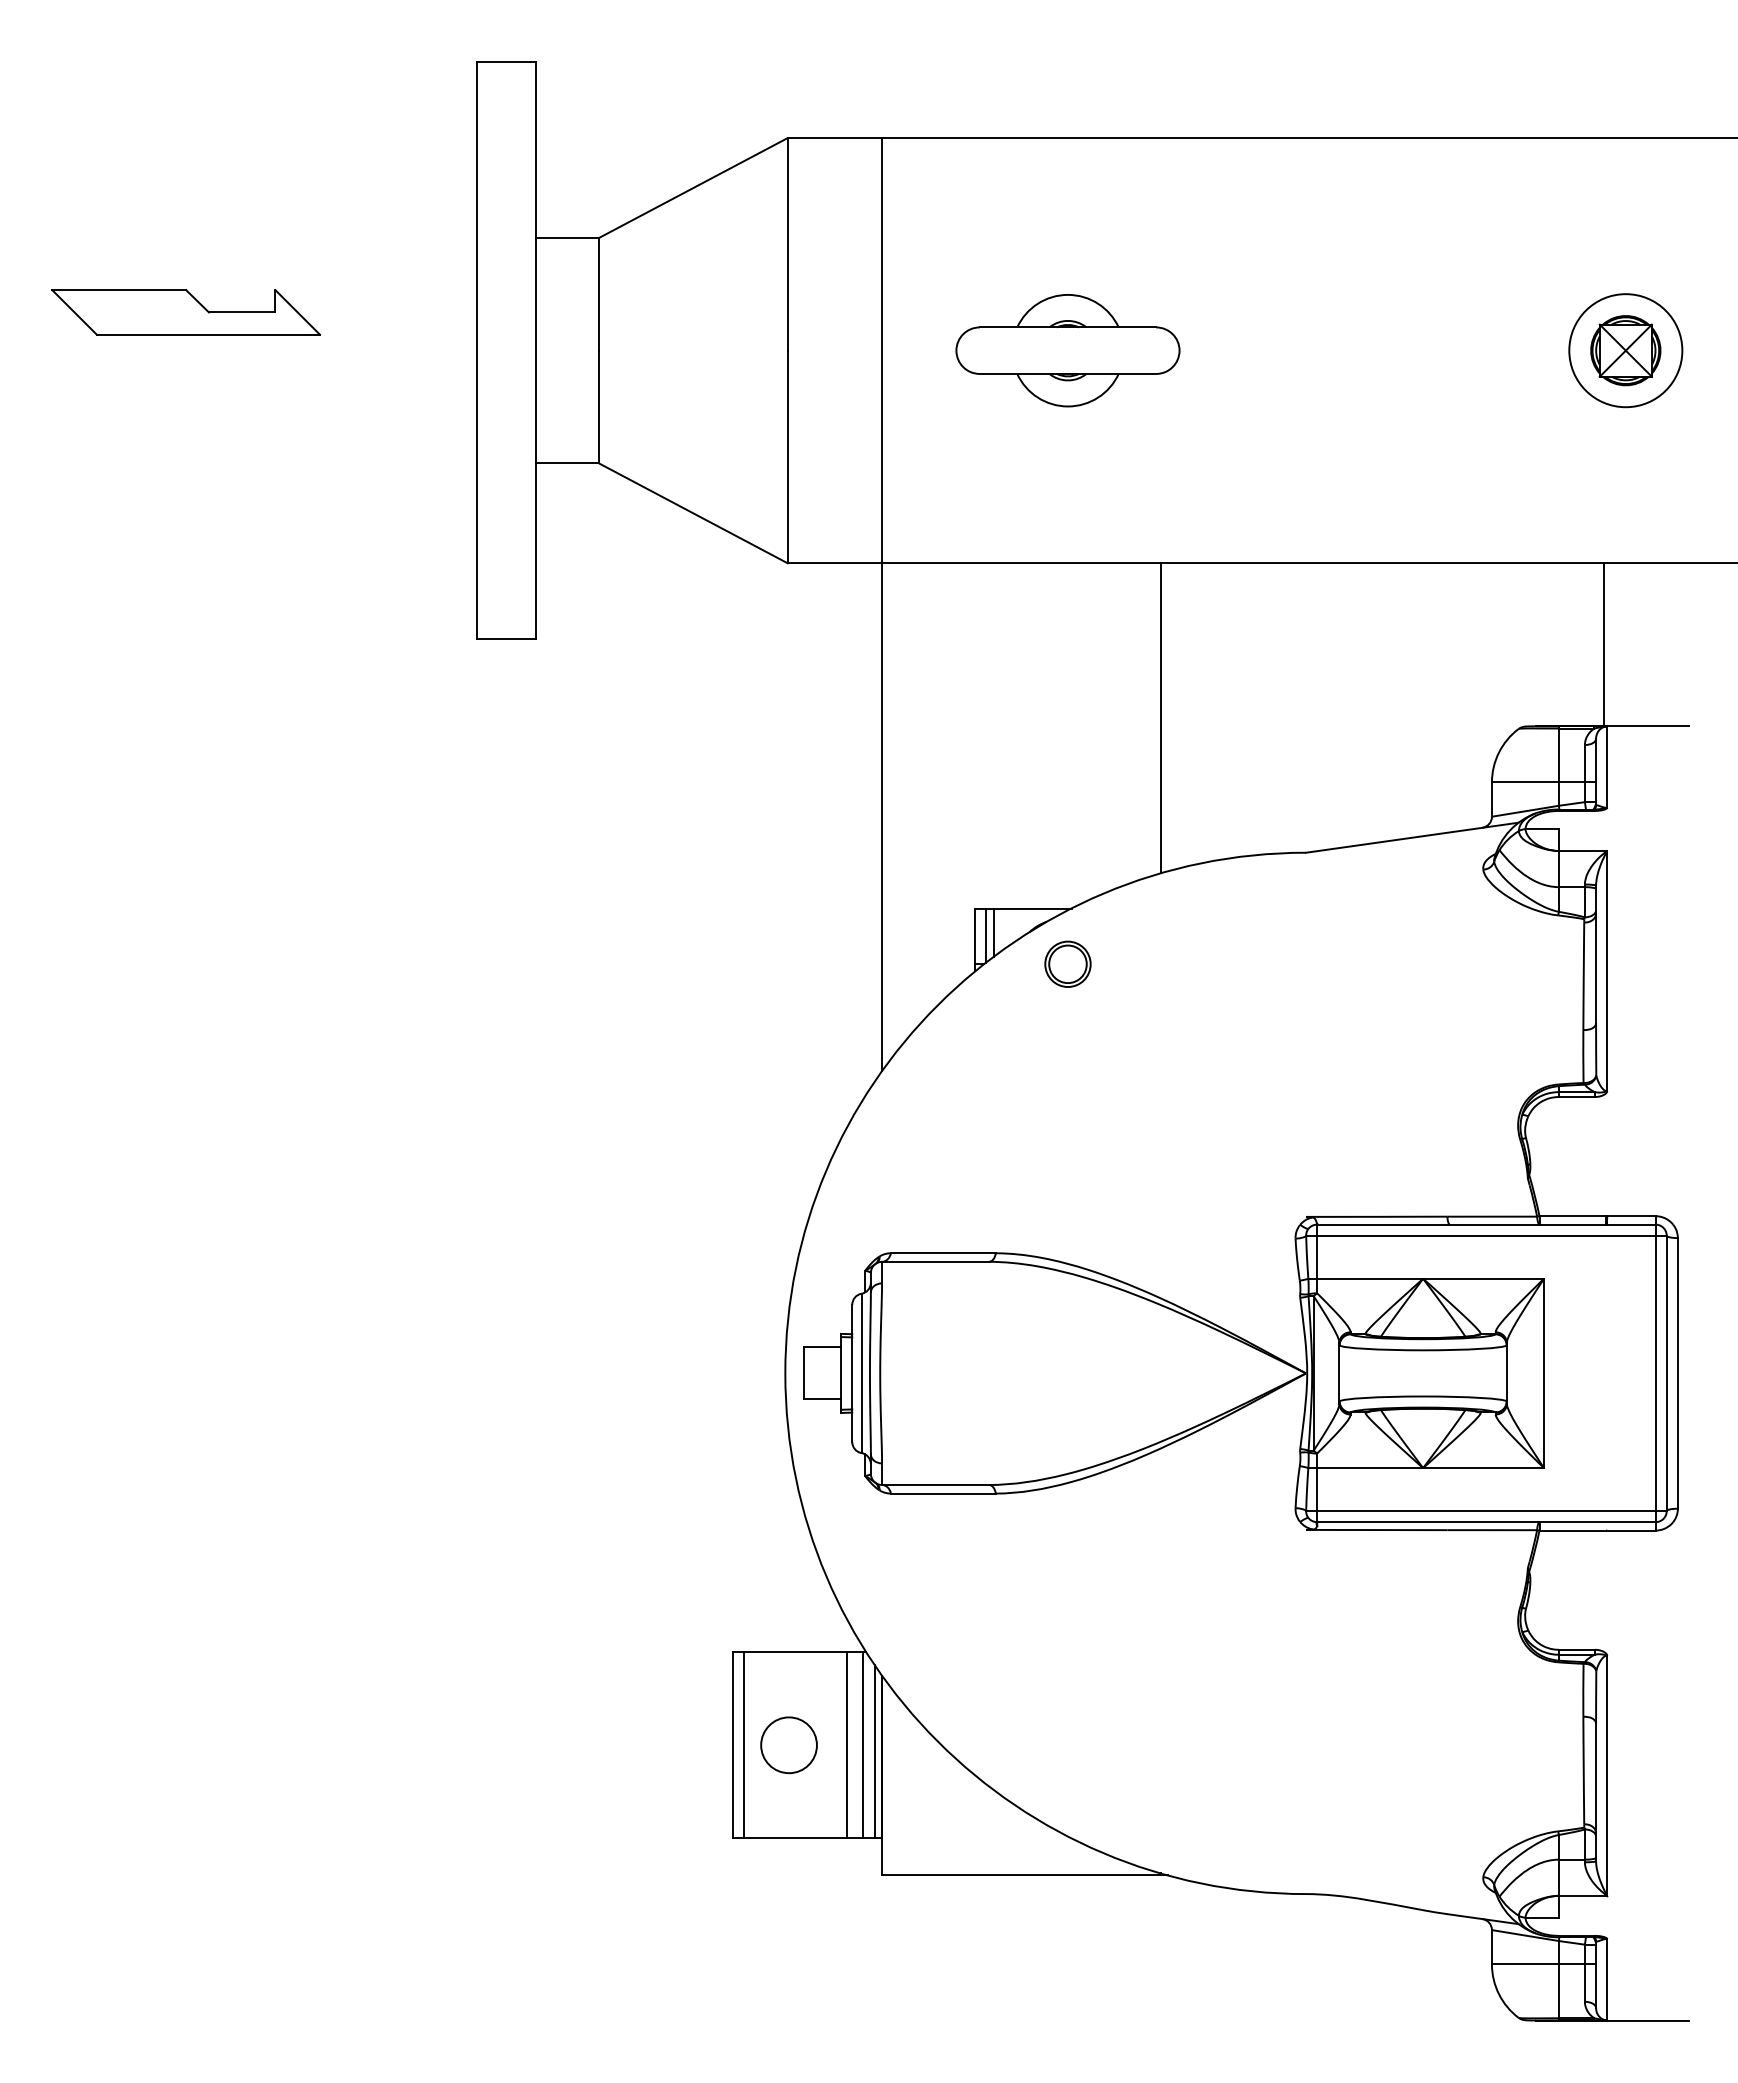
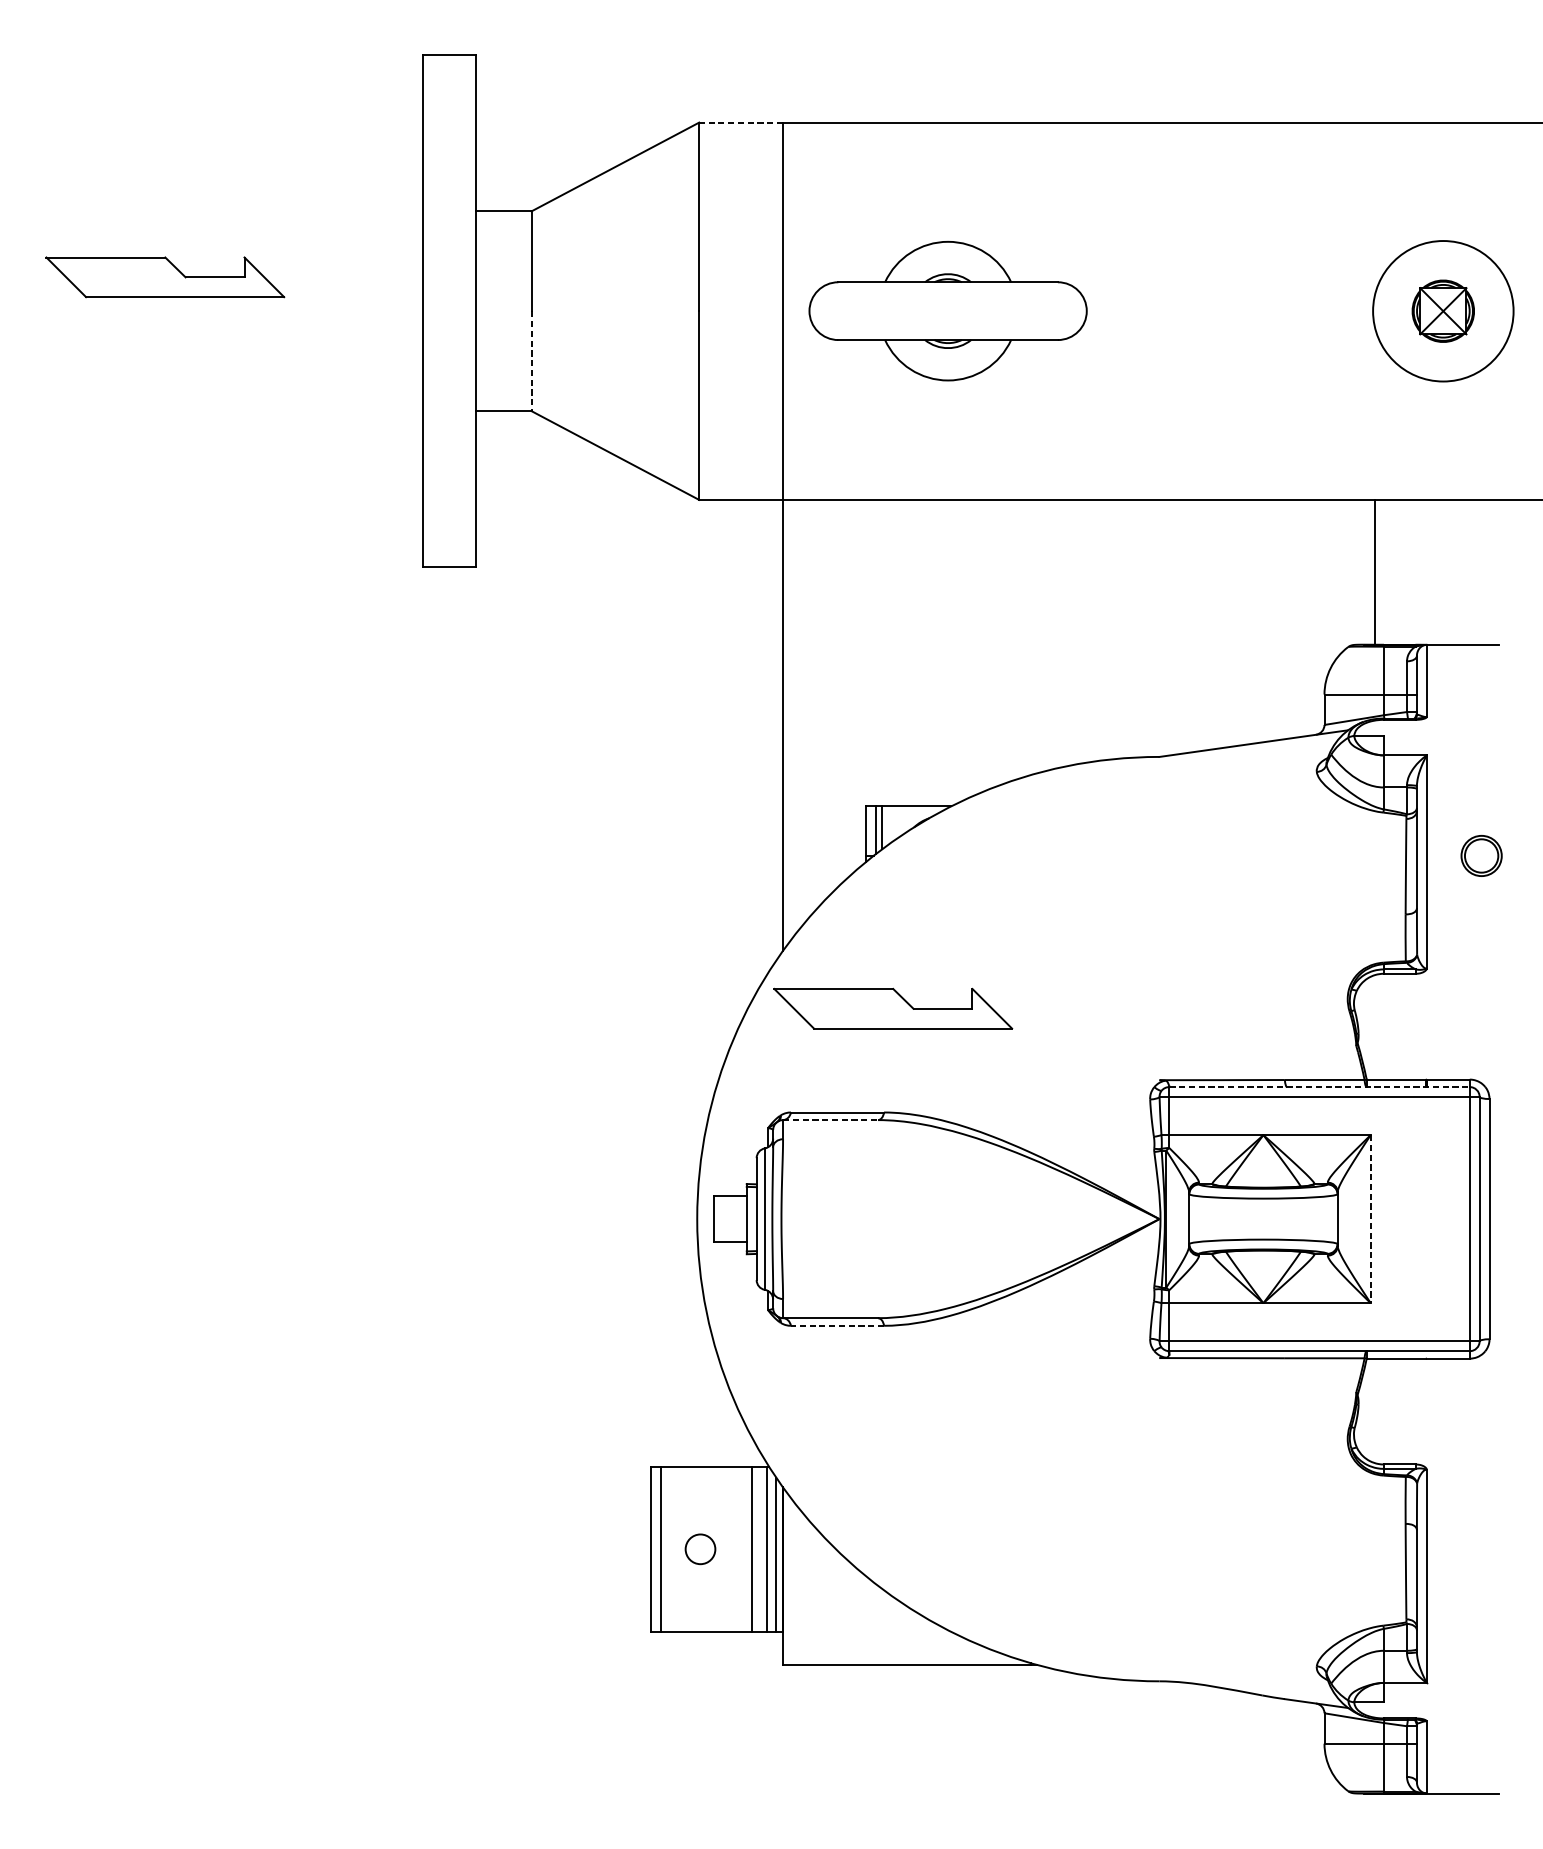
line: (834, 138) -> (740, 122), solid -> dashed
part: (1067, 350) -> (947, 311), size x1.4
circle: (1625, 350) -> (1443, 311), size x1.4
line: (598, 407) -> (531, 361), solid -> dashed
line: (1603, 644) -> (1374, 572), moved
line: (1160, 718) -> (1030, 637), removed
part: (1067, 963) -> (1481, 855), moved
part: (1006, 1136) -> (893, 1008), added
line: (1486, 1224) -> (1319, 1086), solid -> dashed
line: (935, 1261) -> (830, 1119), solid -> dashed
line: (1544, 1373) -> (1371, 1219), solid -> dashed
line: (942, 1493) -> (836, 1325), solid -> dashed
circle: (788, 1745) -> (700, 1549), size x0.6

